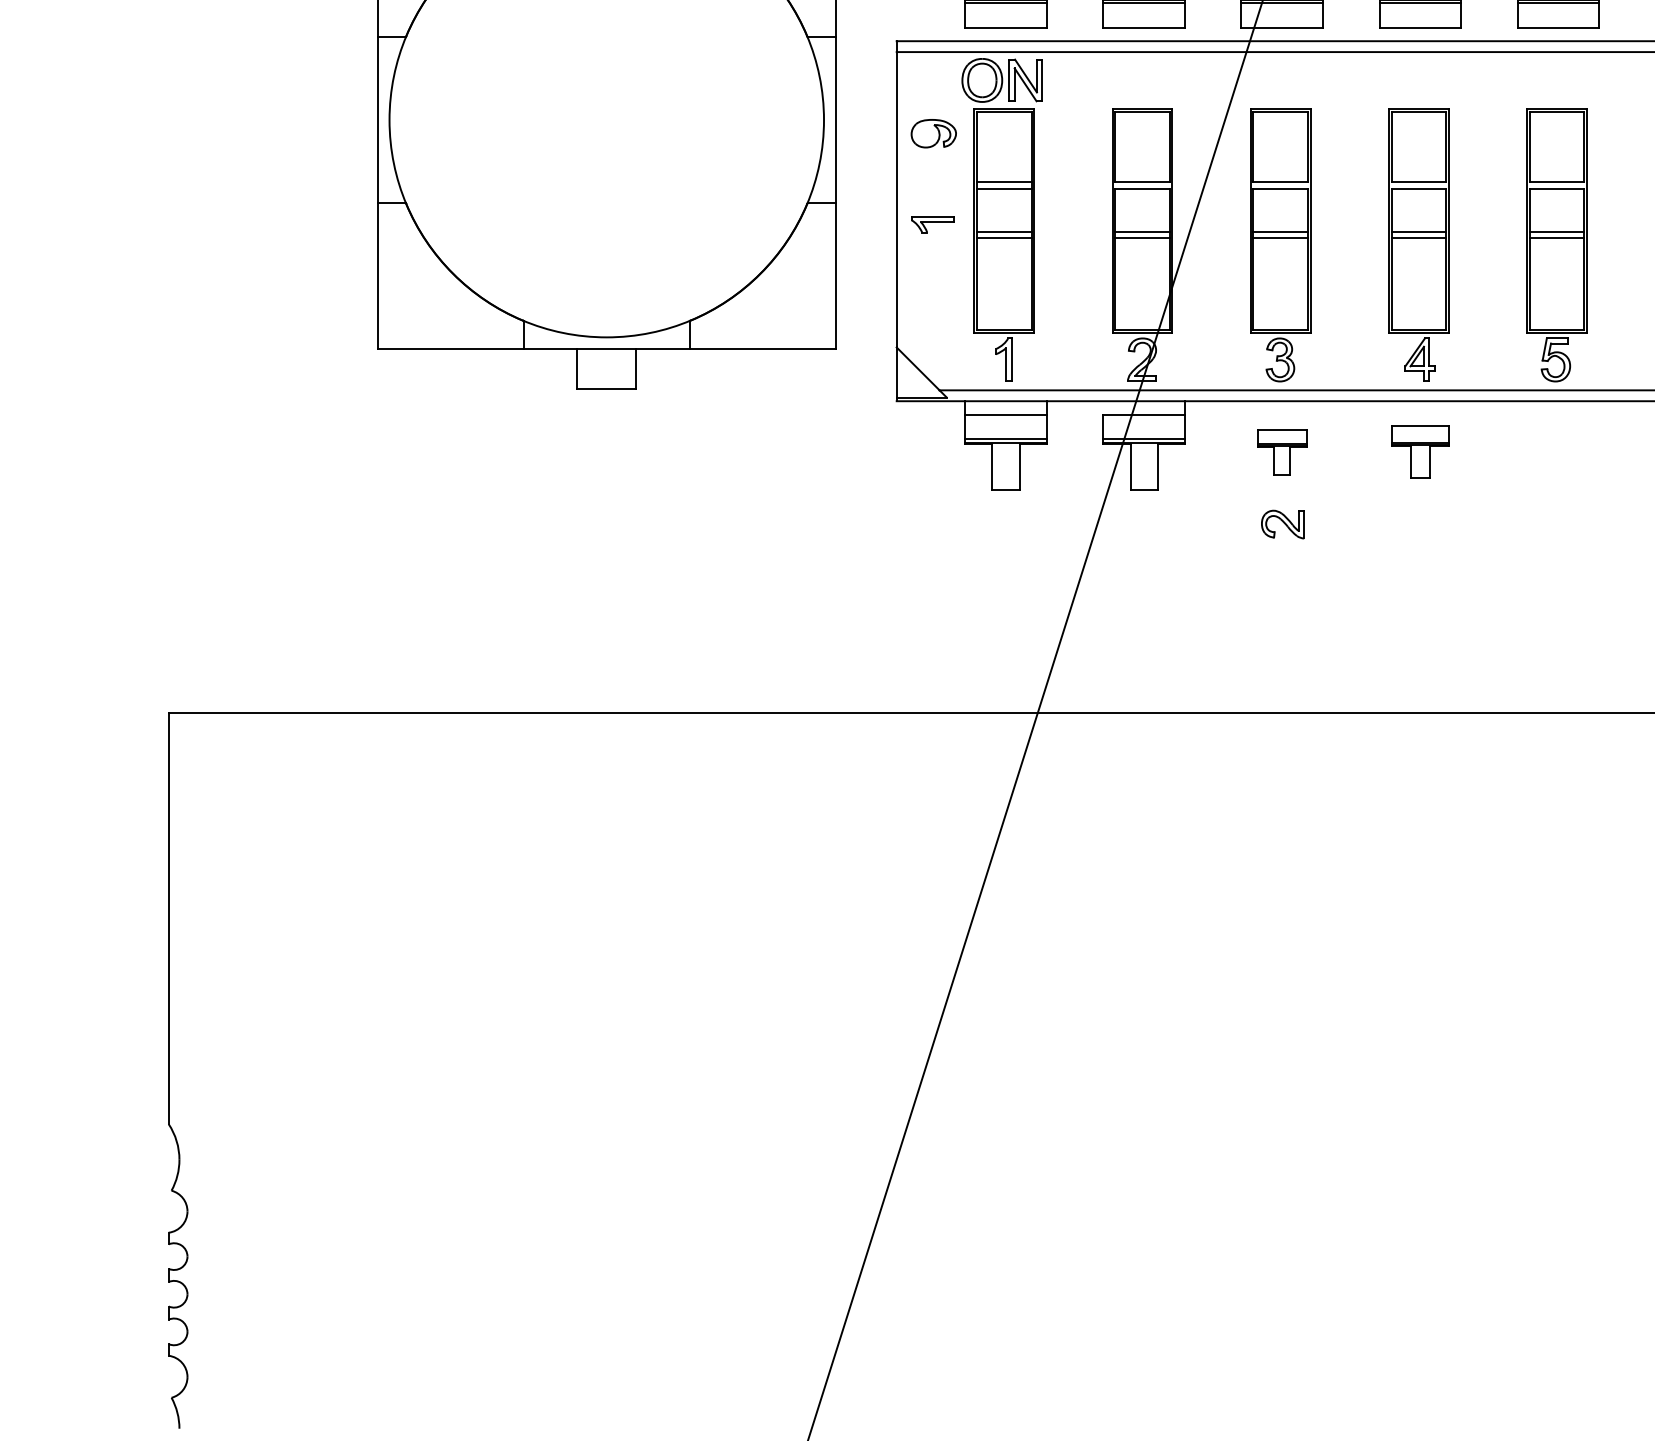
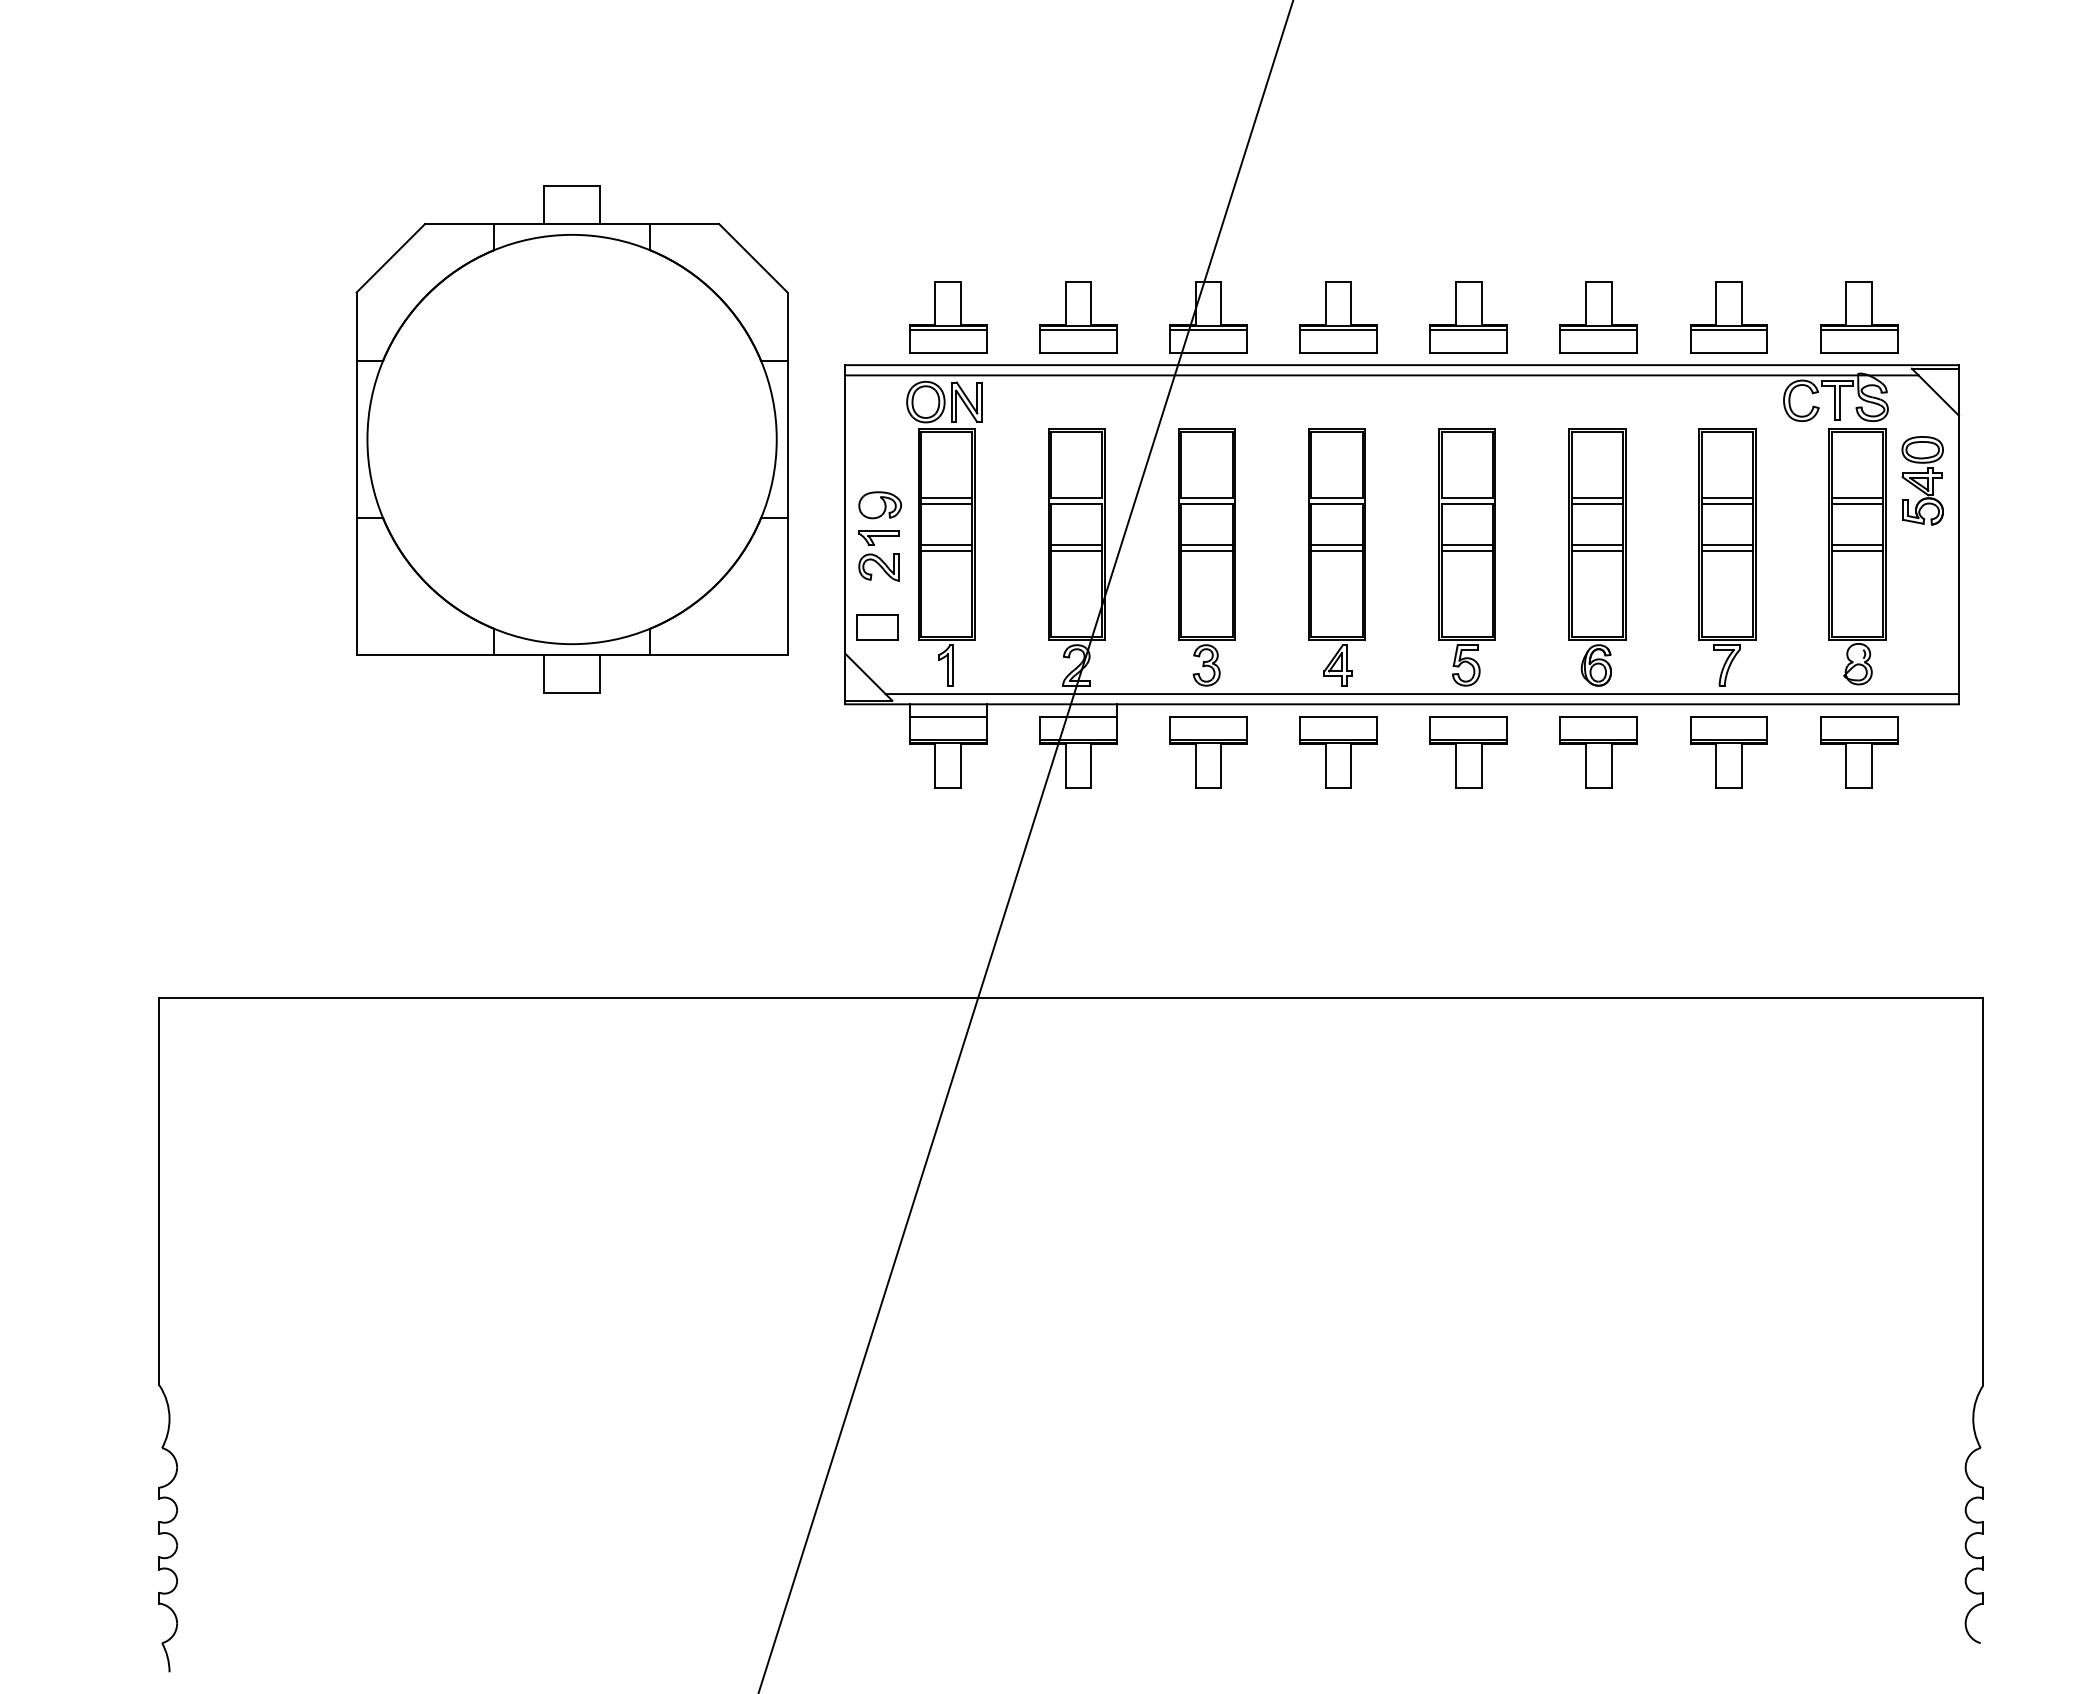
part: (934, 133) -> (880, 505), moved
part: (930, 319) -> (877, 627), added
part: (1282, 452) -> (1208, 752), size x1.67
part: (1420, 452) -> (1338, 752), size x1.43
part: (1558, 452) -> (1468, 752), added
part: (1282, 524) -> (878, 567), moved

